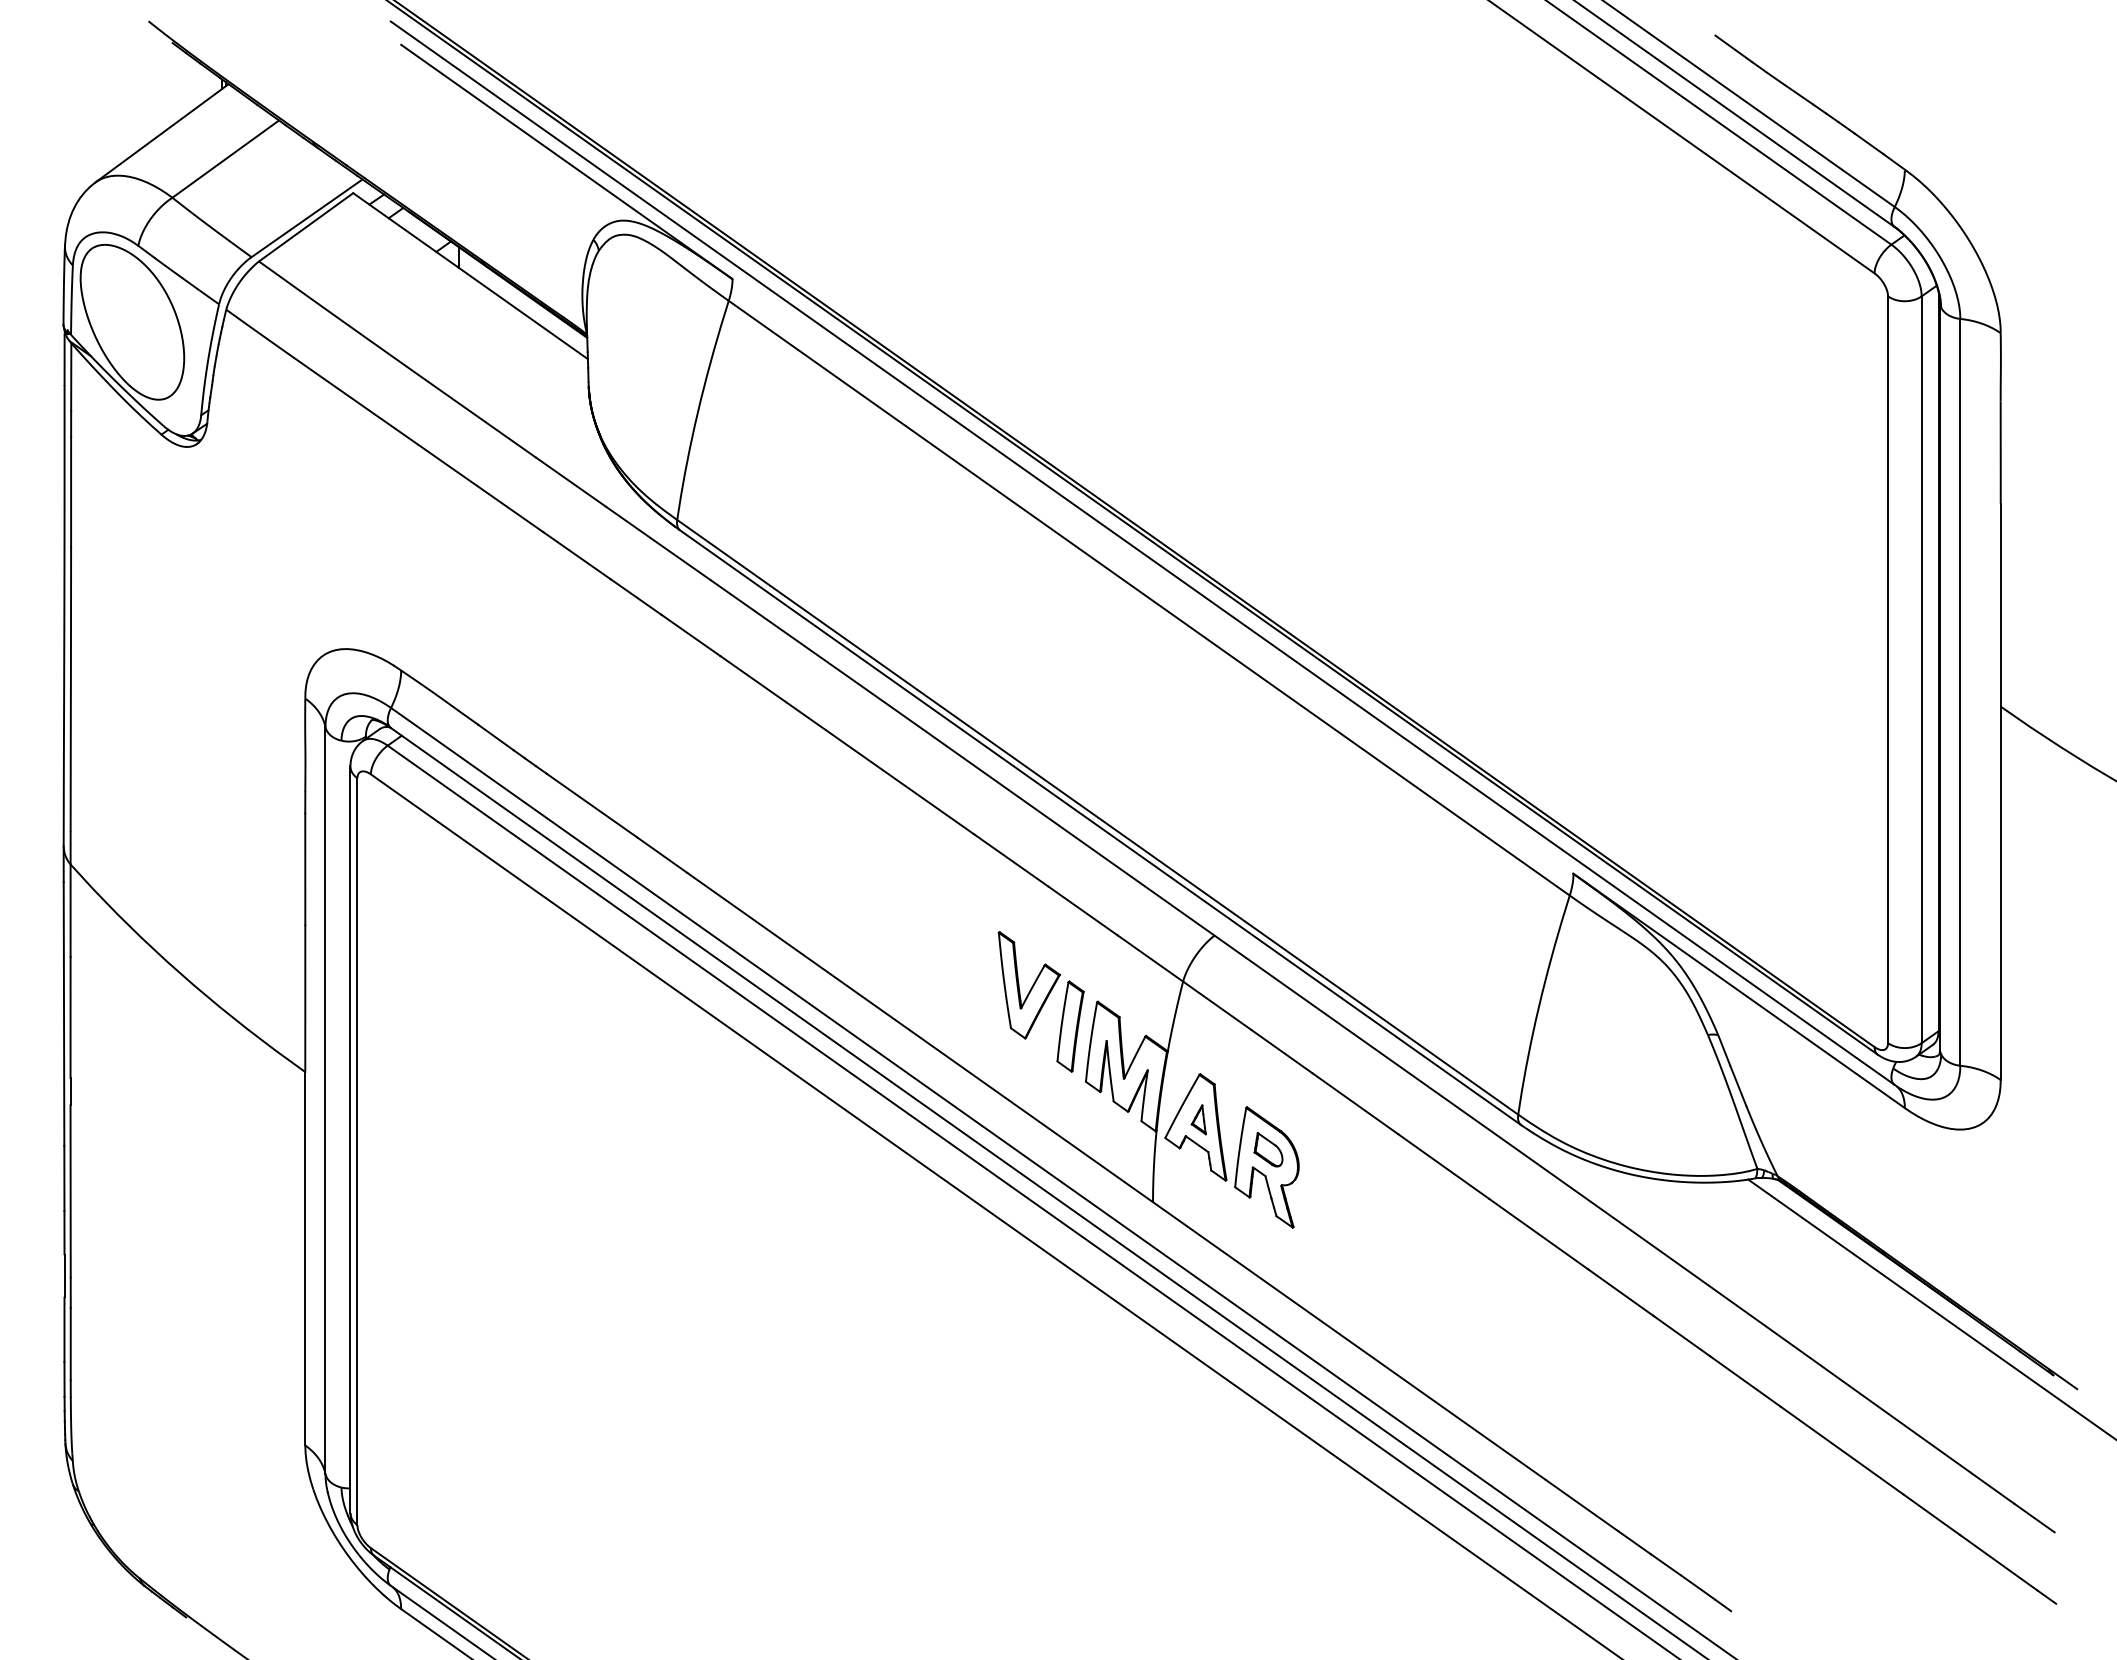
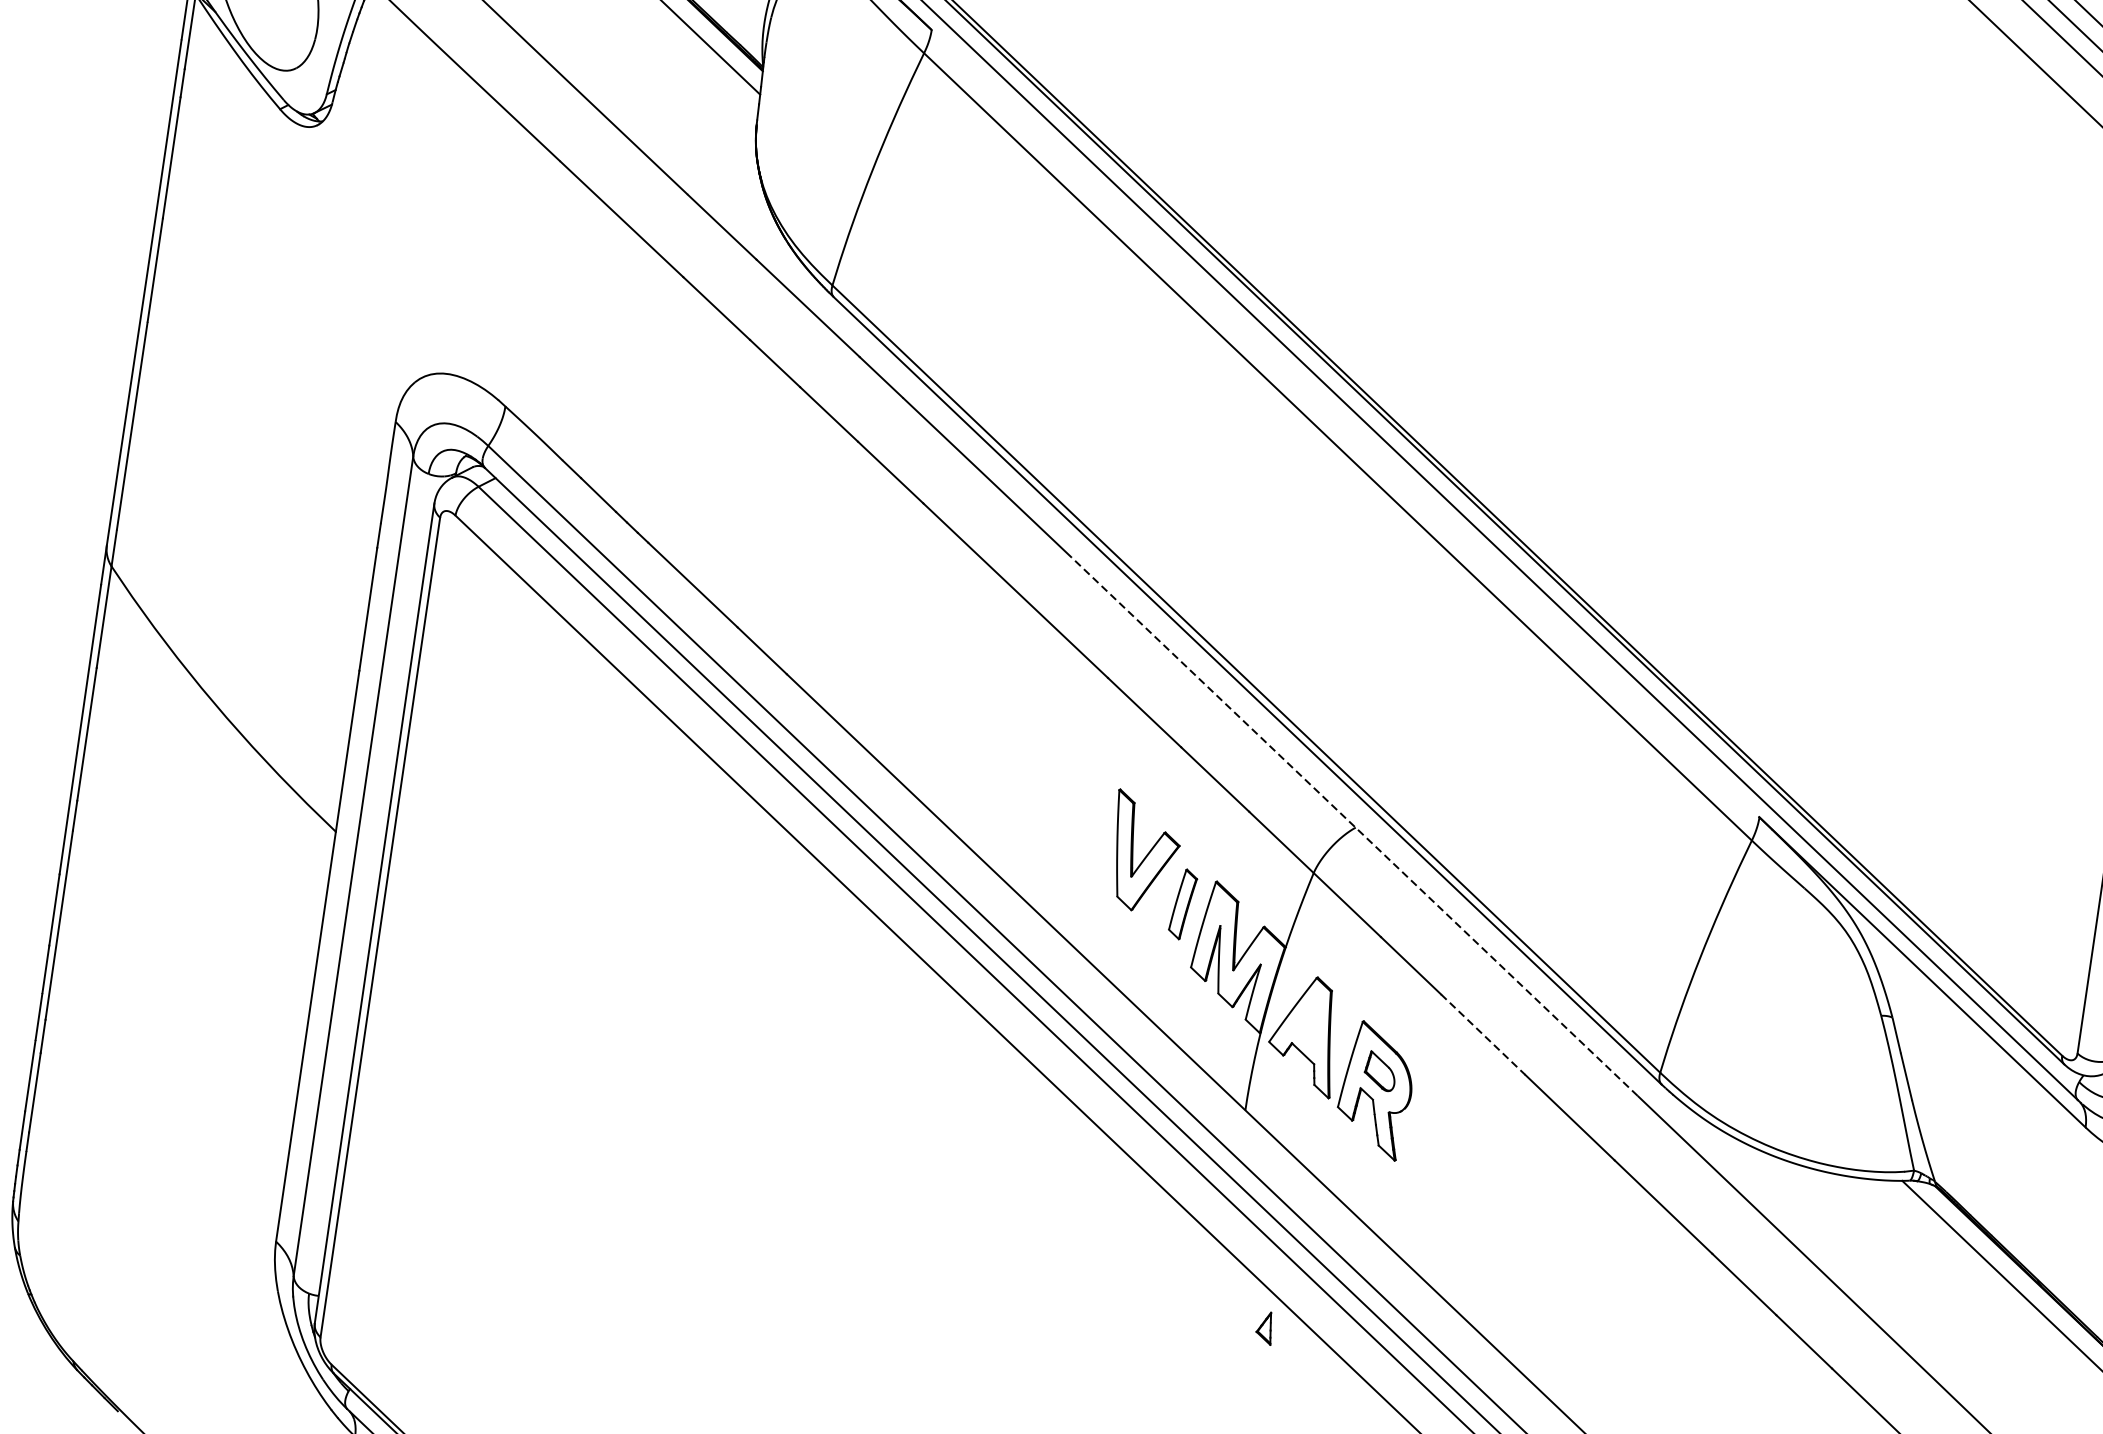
line: (1213, 934) -> (1354, 826), solid -> dashed
part: (1070, 1026) -> (1182, 904), size x0.7
line: (1355, 1103) -> (1483, 1034), solid -> dashed
part: (1198, 1119) -> (1264, 1327), moved

